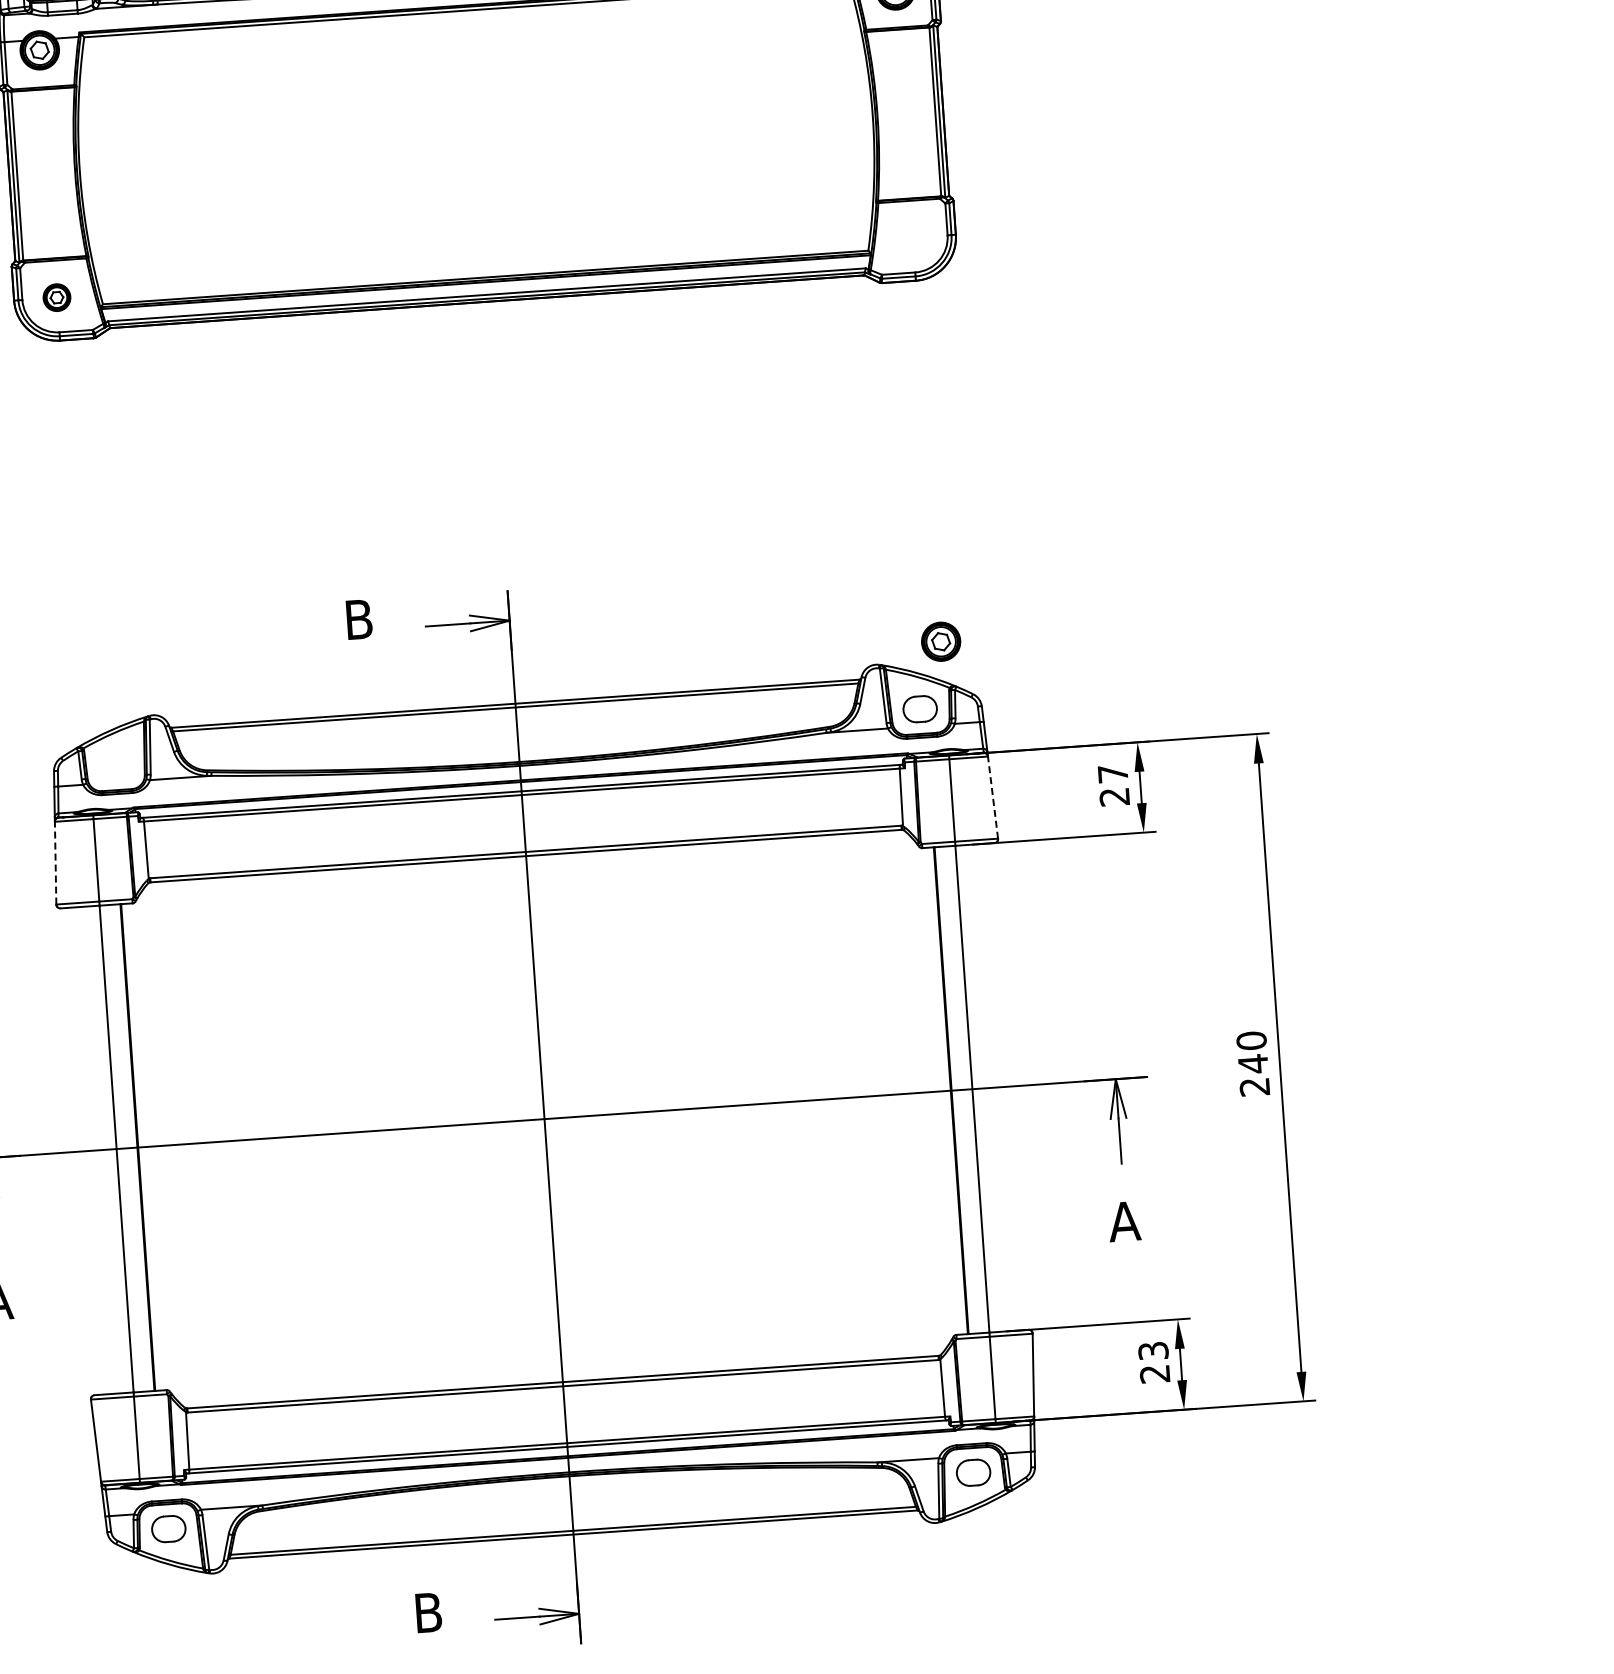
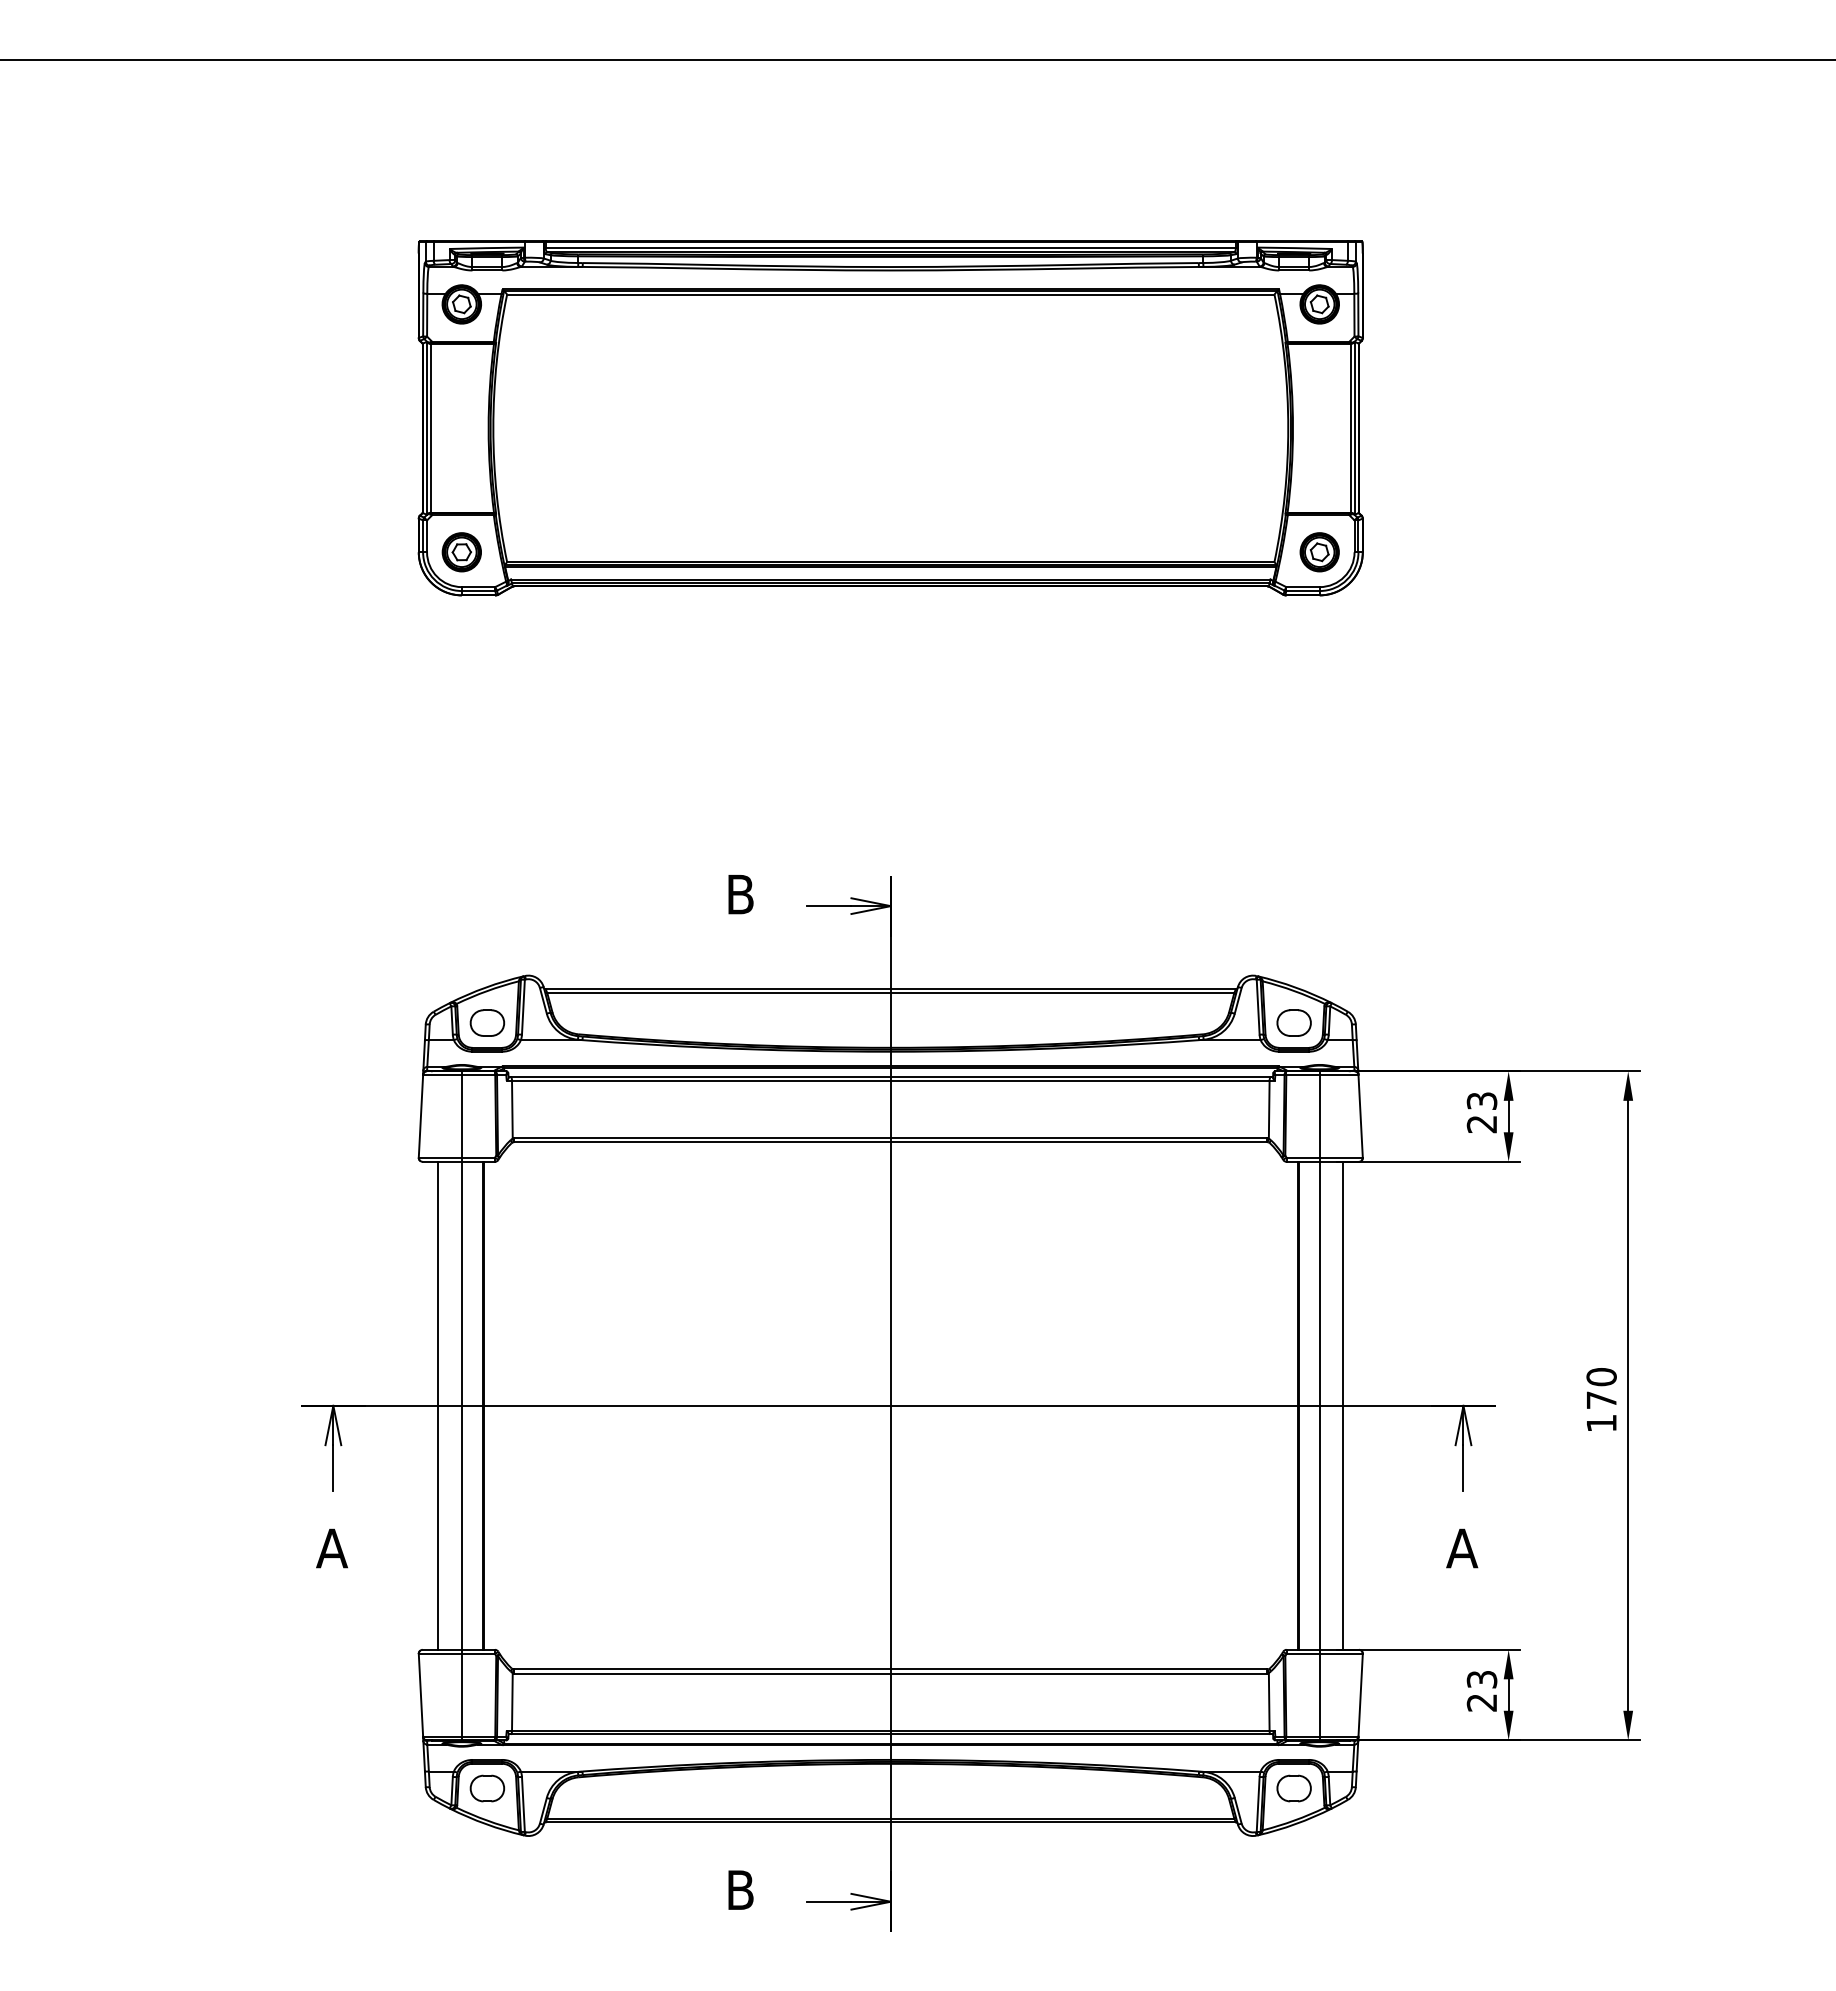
part: (56, 297) -> (461, 552), size x1.43
part: (940, 642) -> (1319, 552), moved
part: (114, 764) -> (486, 1022), added
text: (1112, 773) -> (1481, 1100), 27 -> 23
line: (992, 796) -> (1360, 1115), dashed -> solid
line: (55, 862) -> (420, 1115), dashed -> solid
text: (1253, 1075) -> (1601, 1411), 240 -> 170
line: (996, 1087) -> (1343, 1405), added
line: (93, 1150) -> (438, 1405), added

